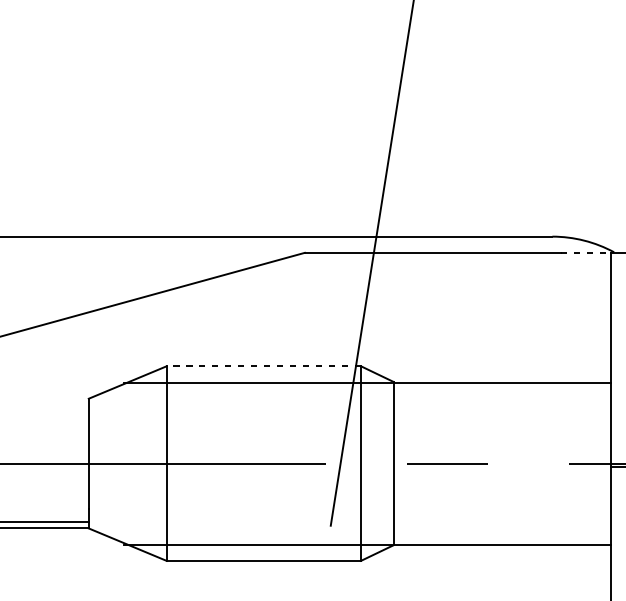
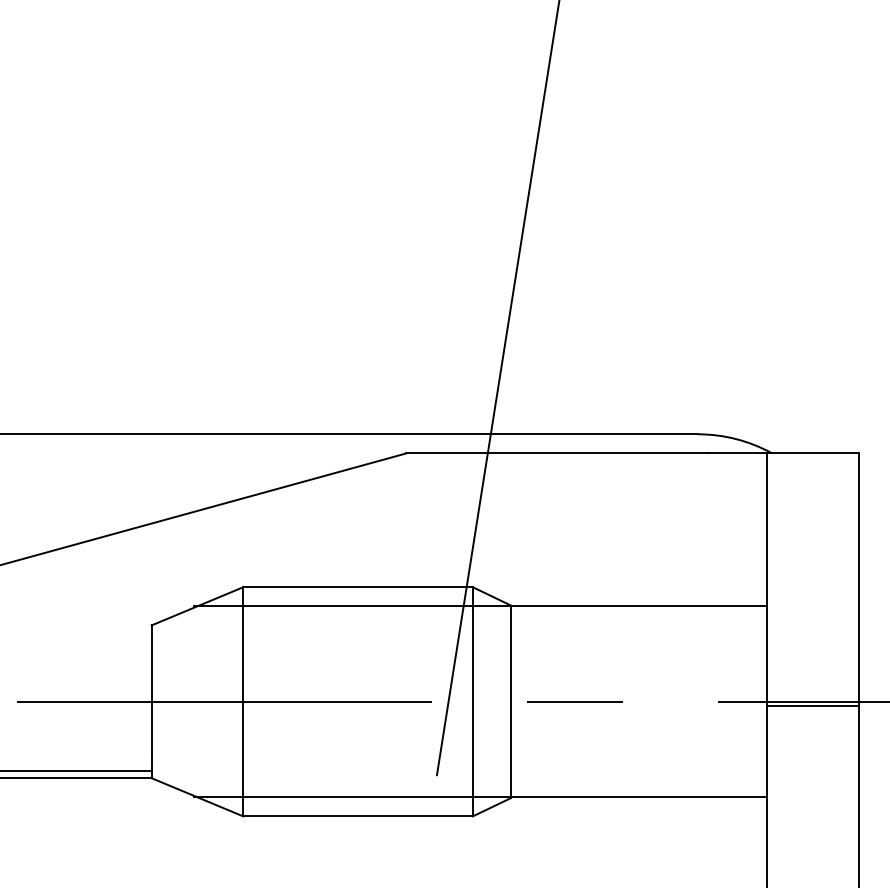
line: (586, 252) -> (738, 453), dashed -> solid
line: (264, 366) -> (358, 587), dashed -> solid

